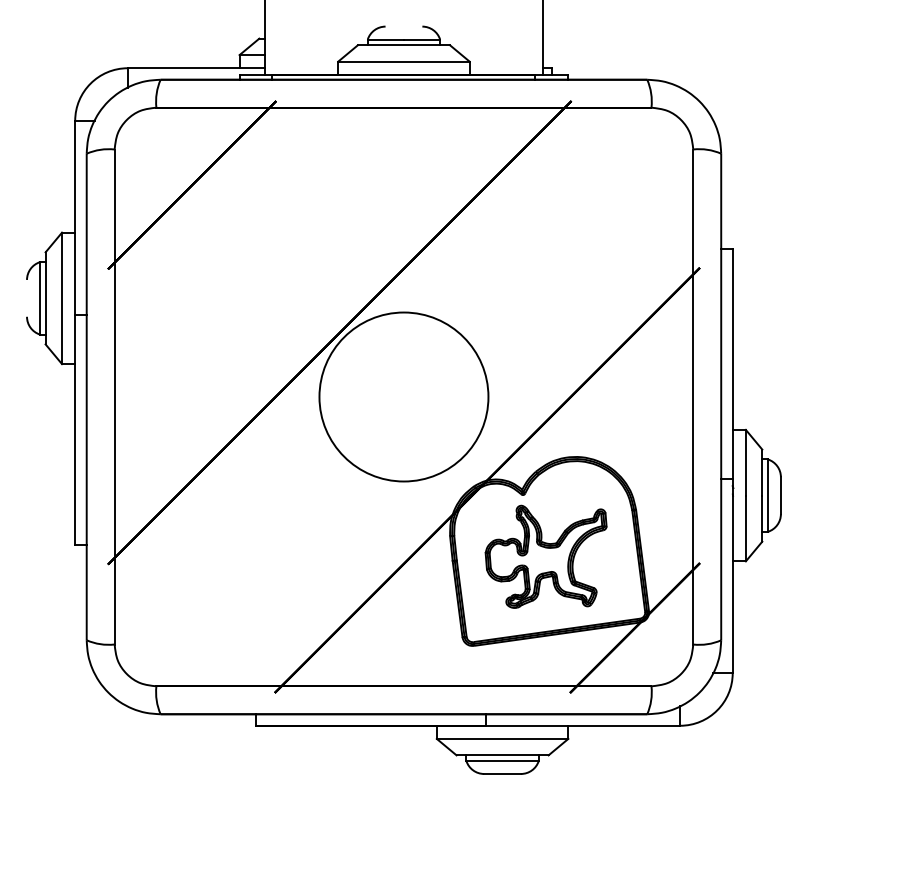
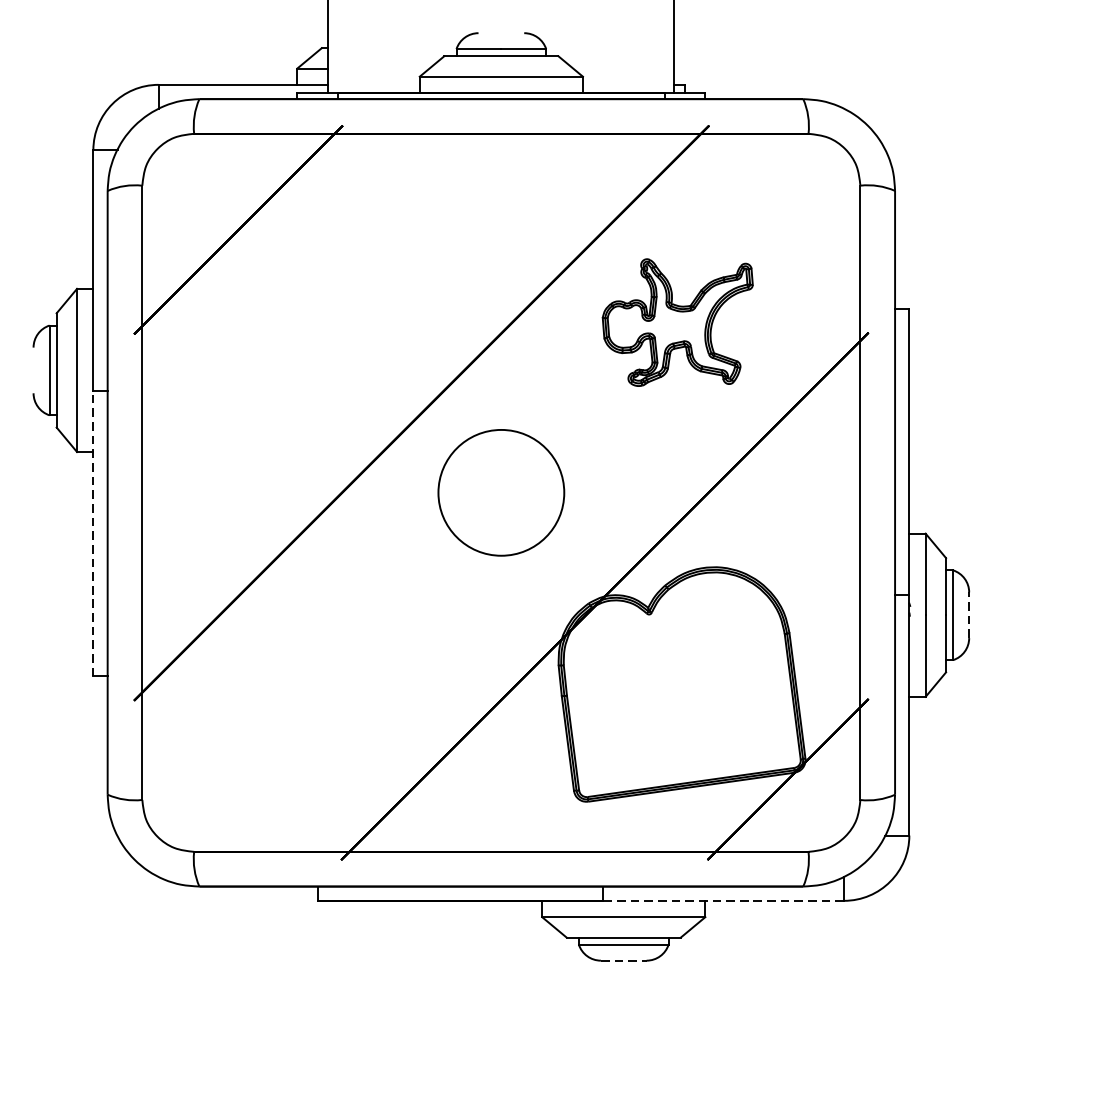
circle: (403, 396) -> (500, 492), size x0.6
line: (75, 429) -> (93, 533), solid -> dashed
line: (780, 495) -> (968, 615), solid -> dashed
part: (545, 556) -> (677, 322), moved
line: (583, 725) -> (724, 900), solid -> dashed
line: (503, 773) -> (624, 960), solid -> dashed

